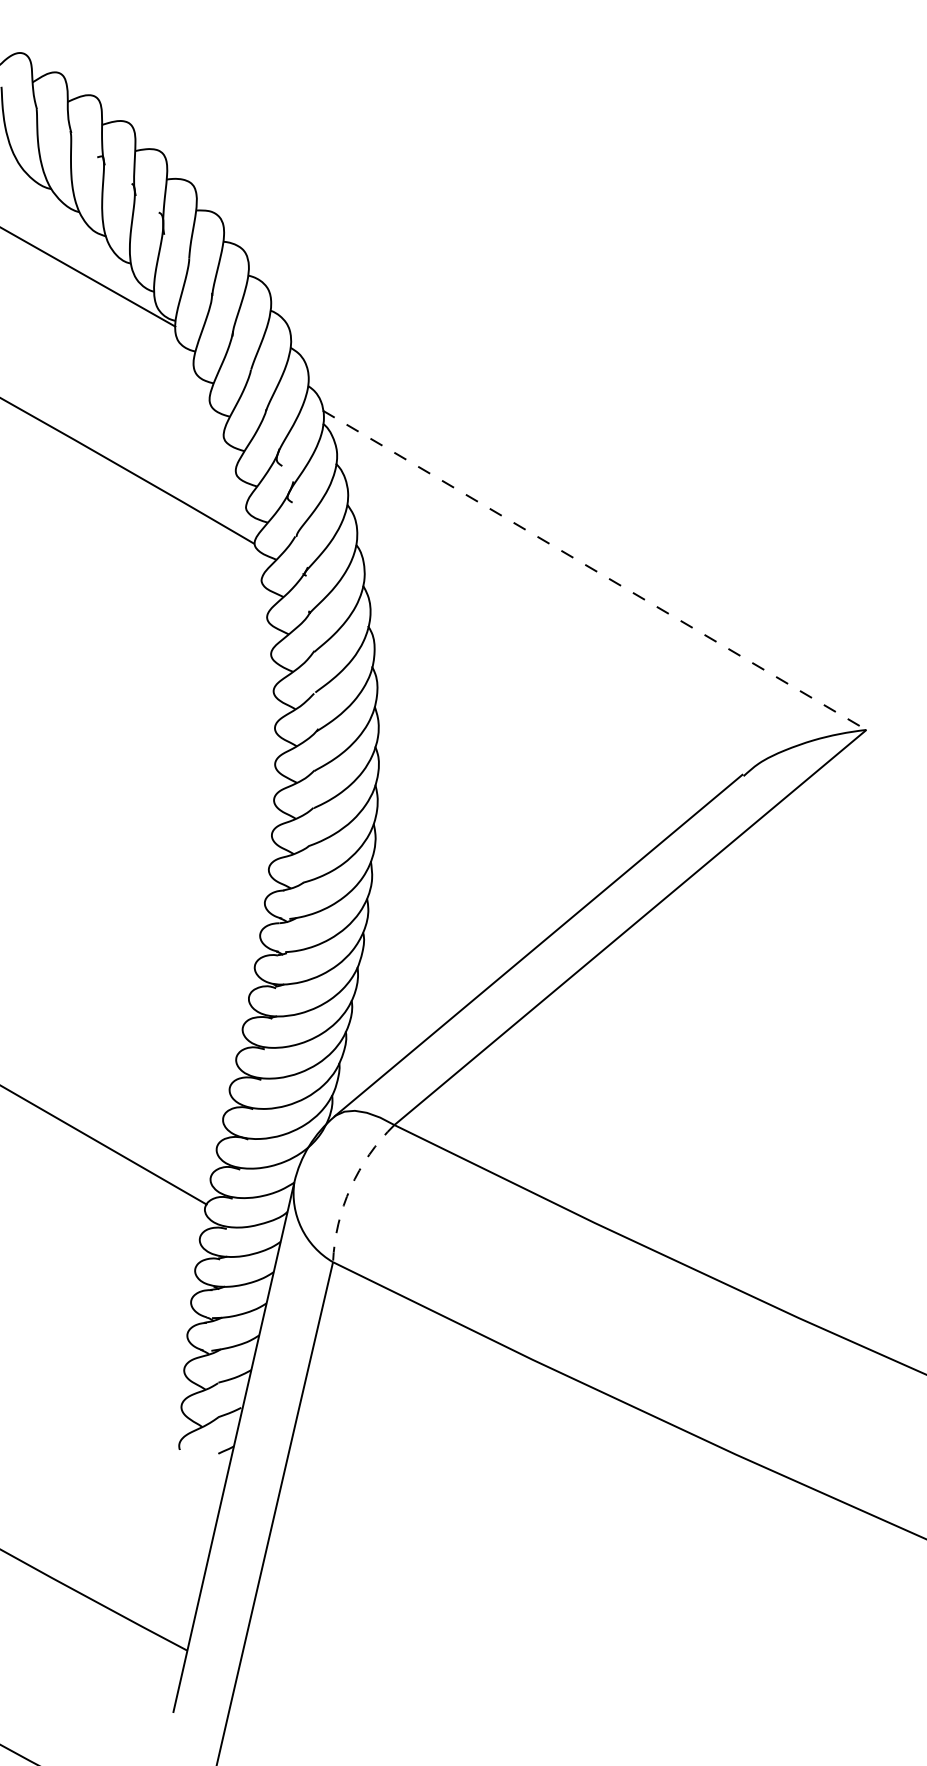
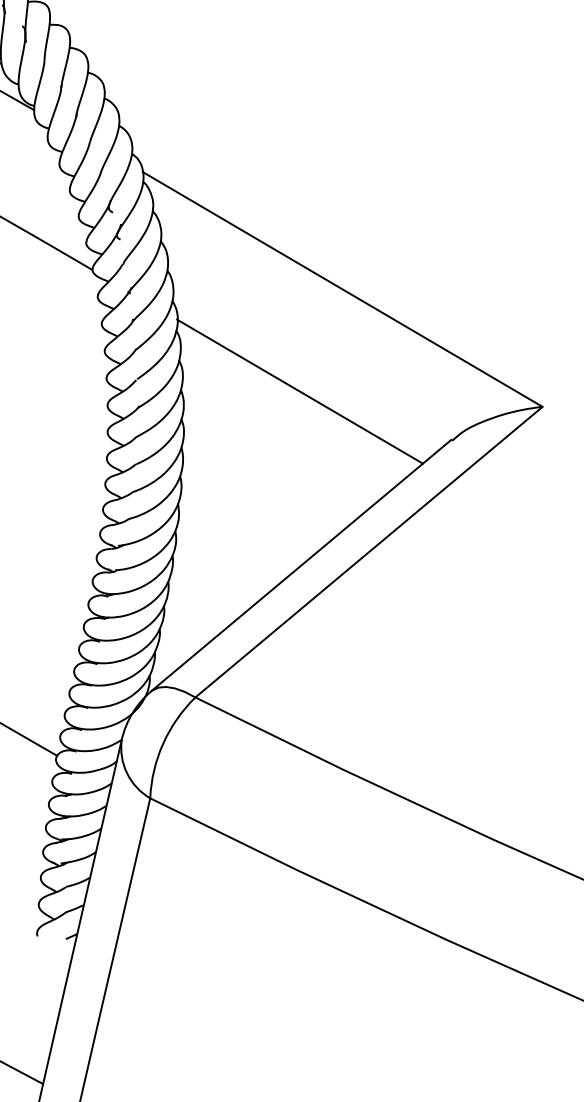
line: (595, 570) -> (343, 289), dashed -> solid
line: (536, 709) -> (299, 391), added
arc: (350, 1187) -> (163, 743), dashed -> solid

